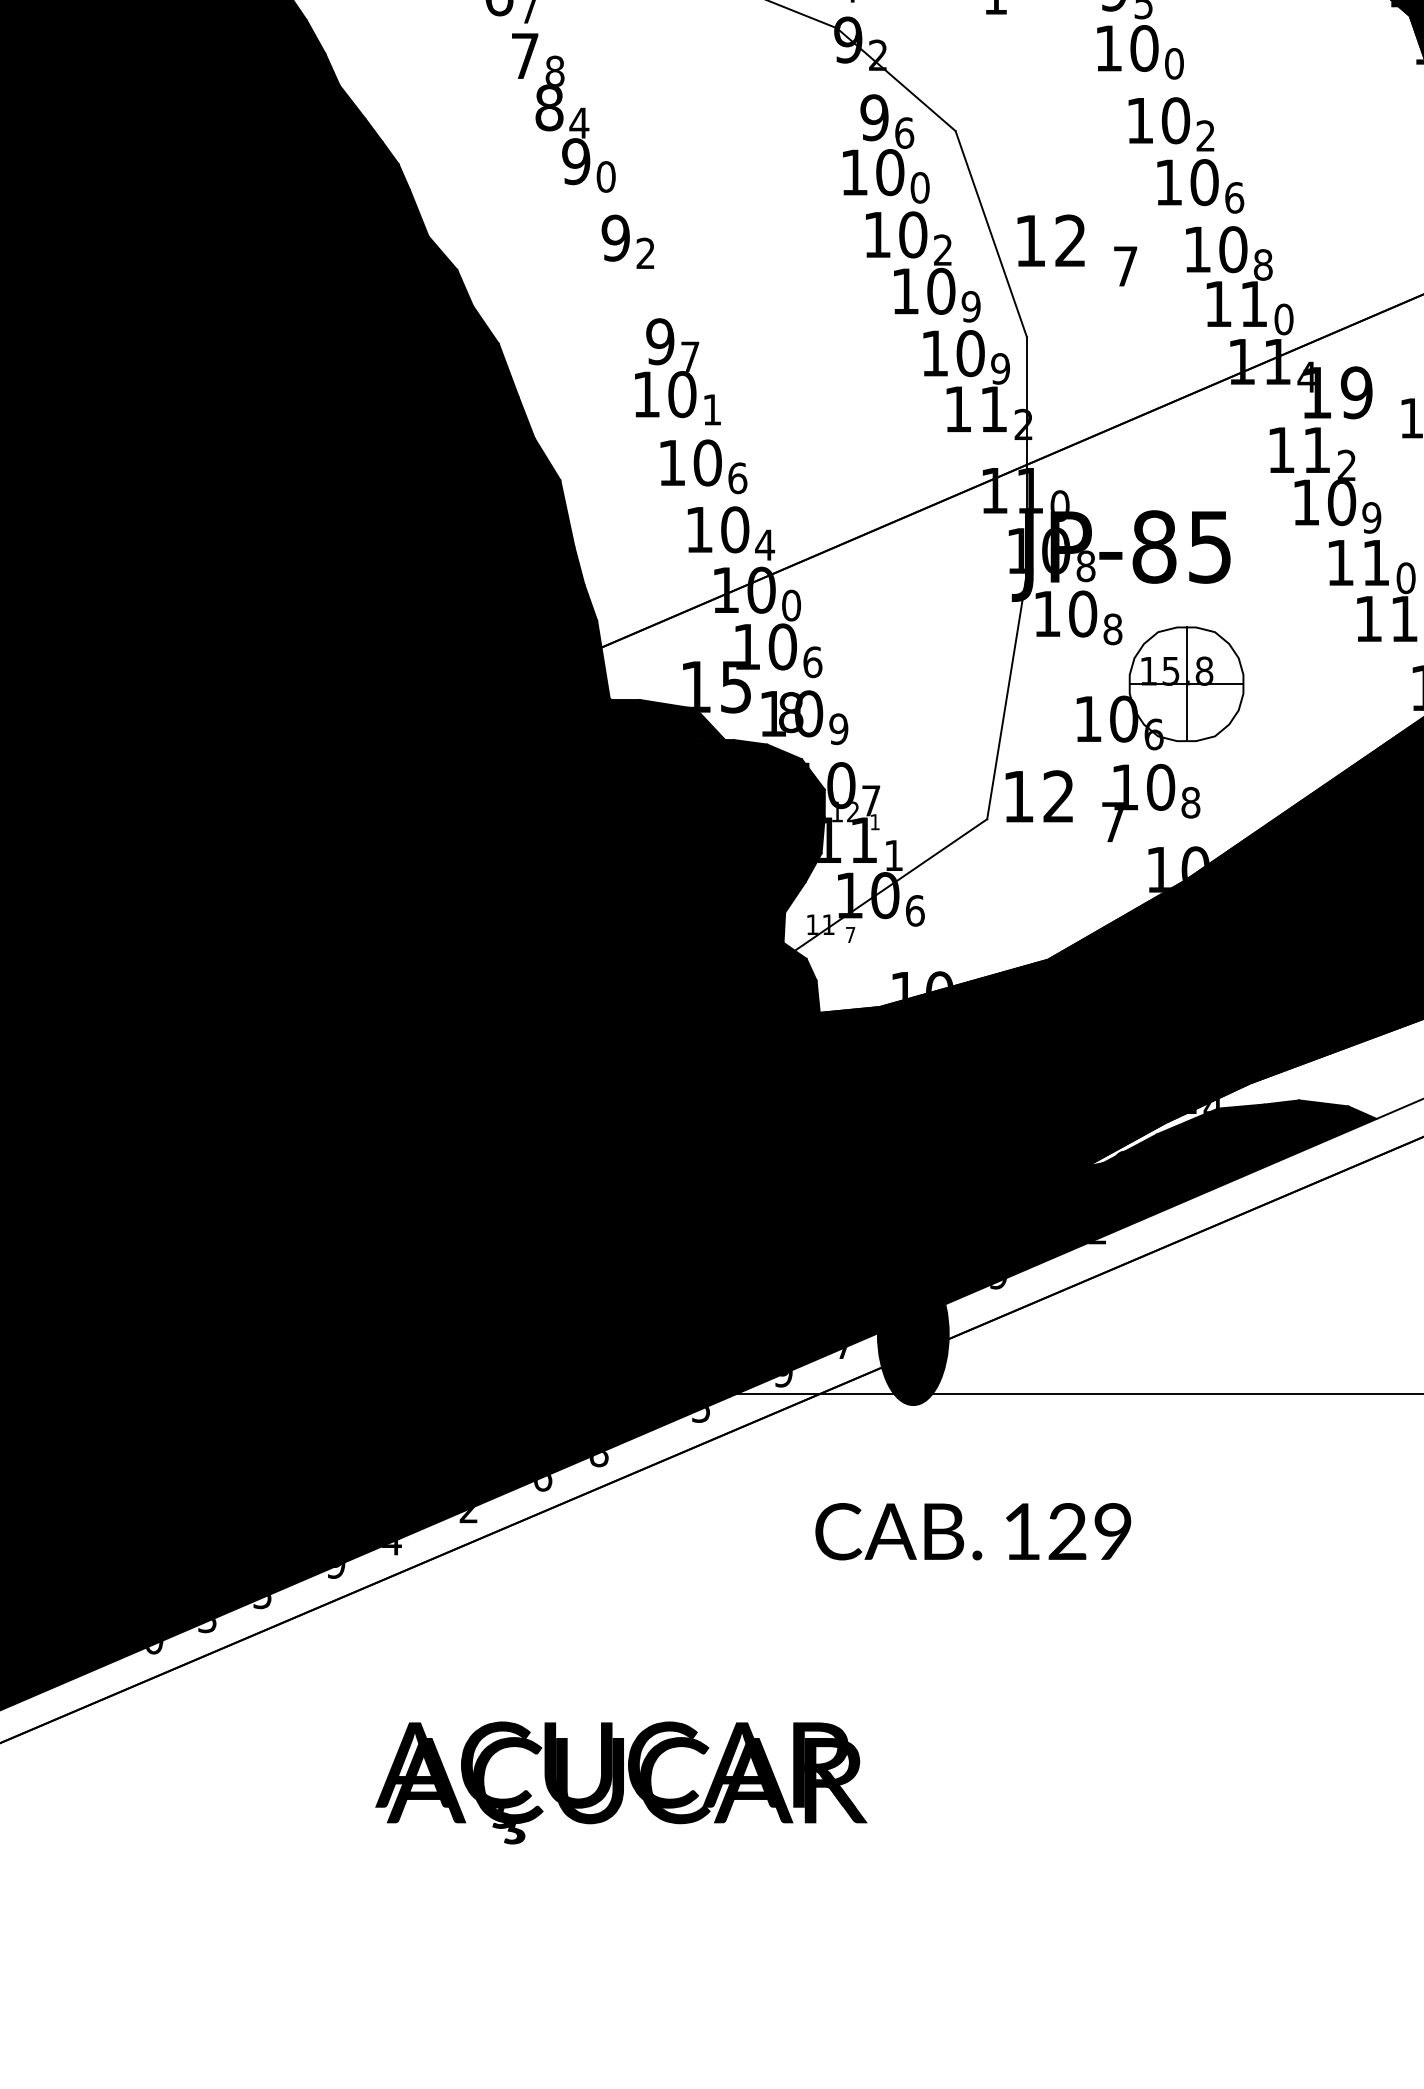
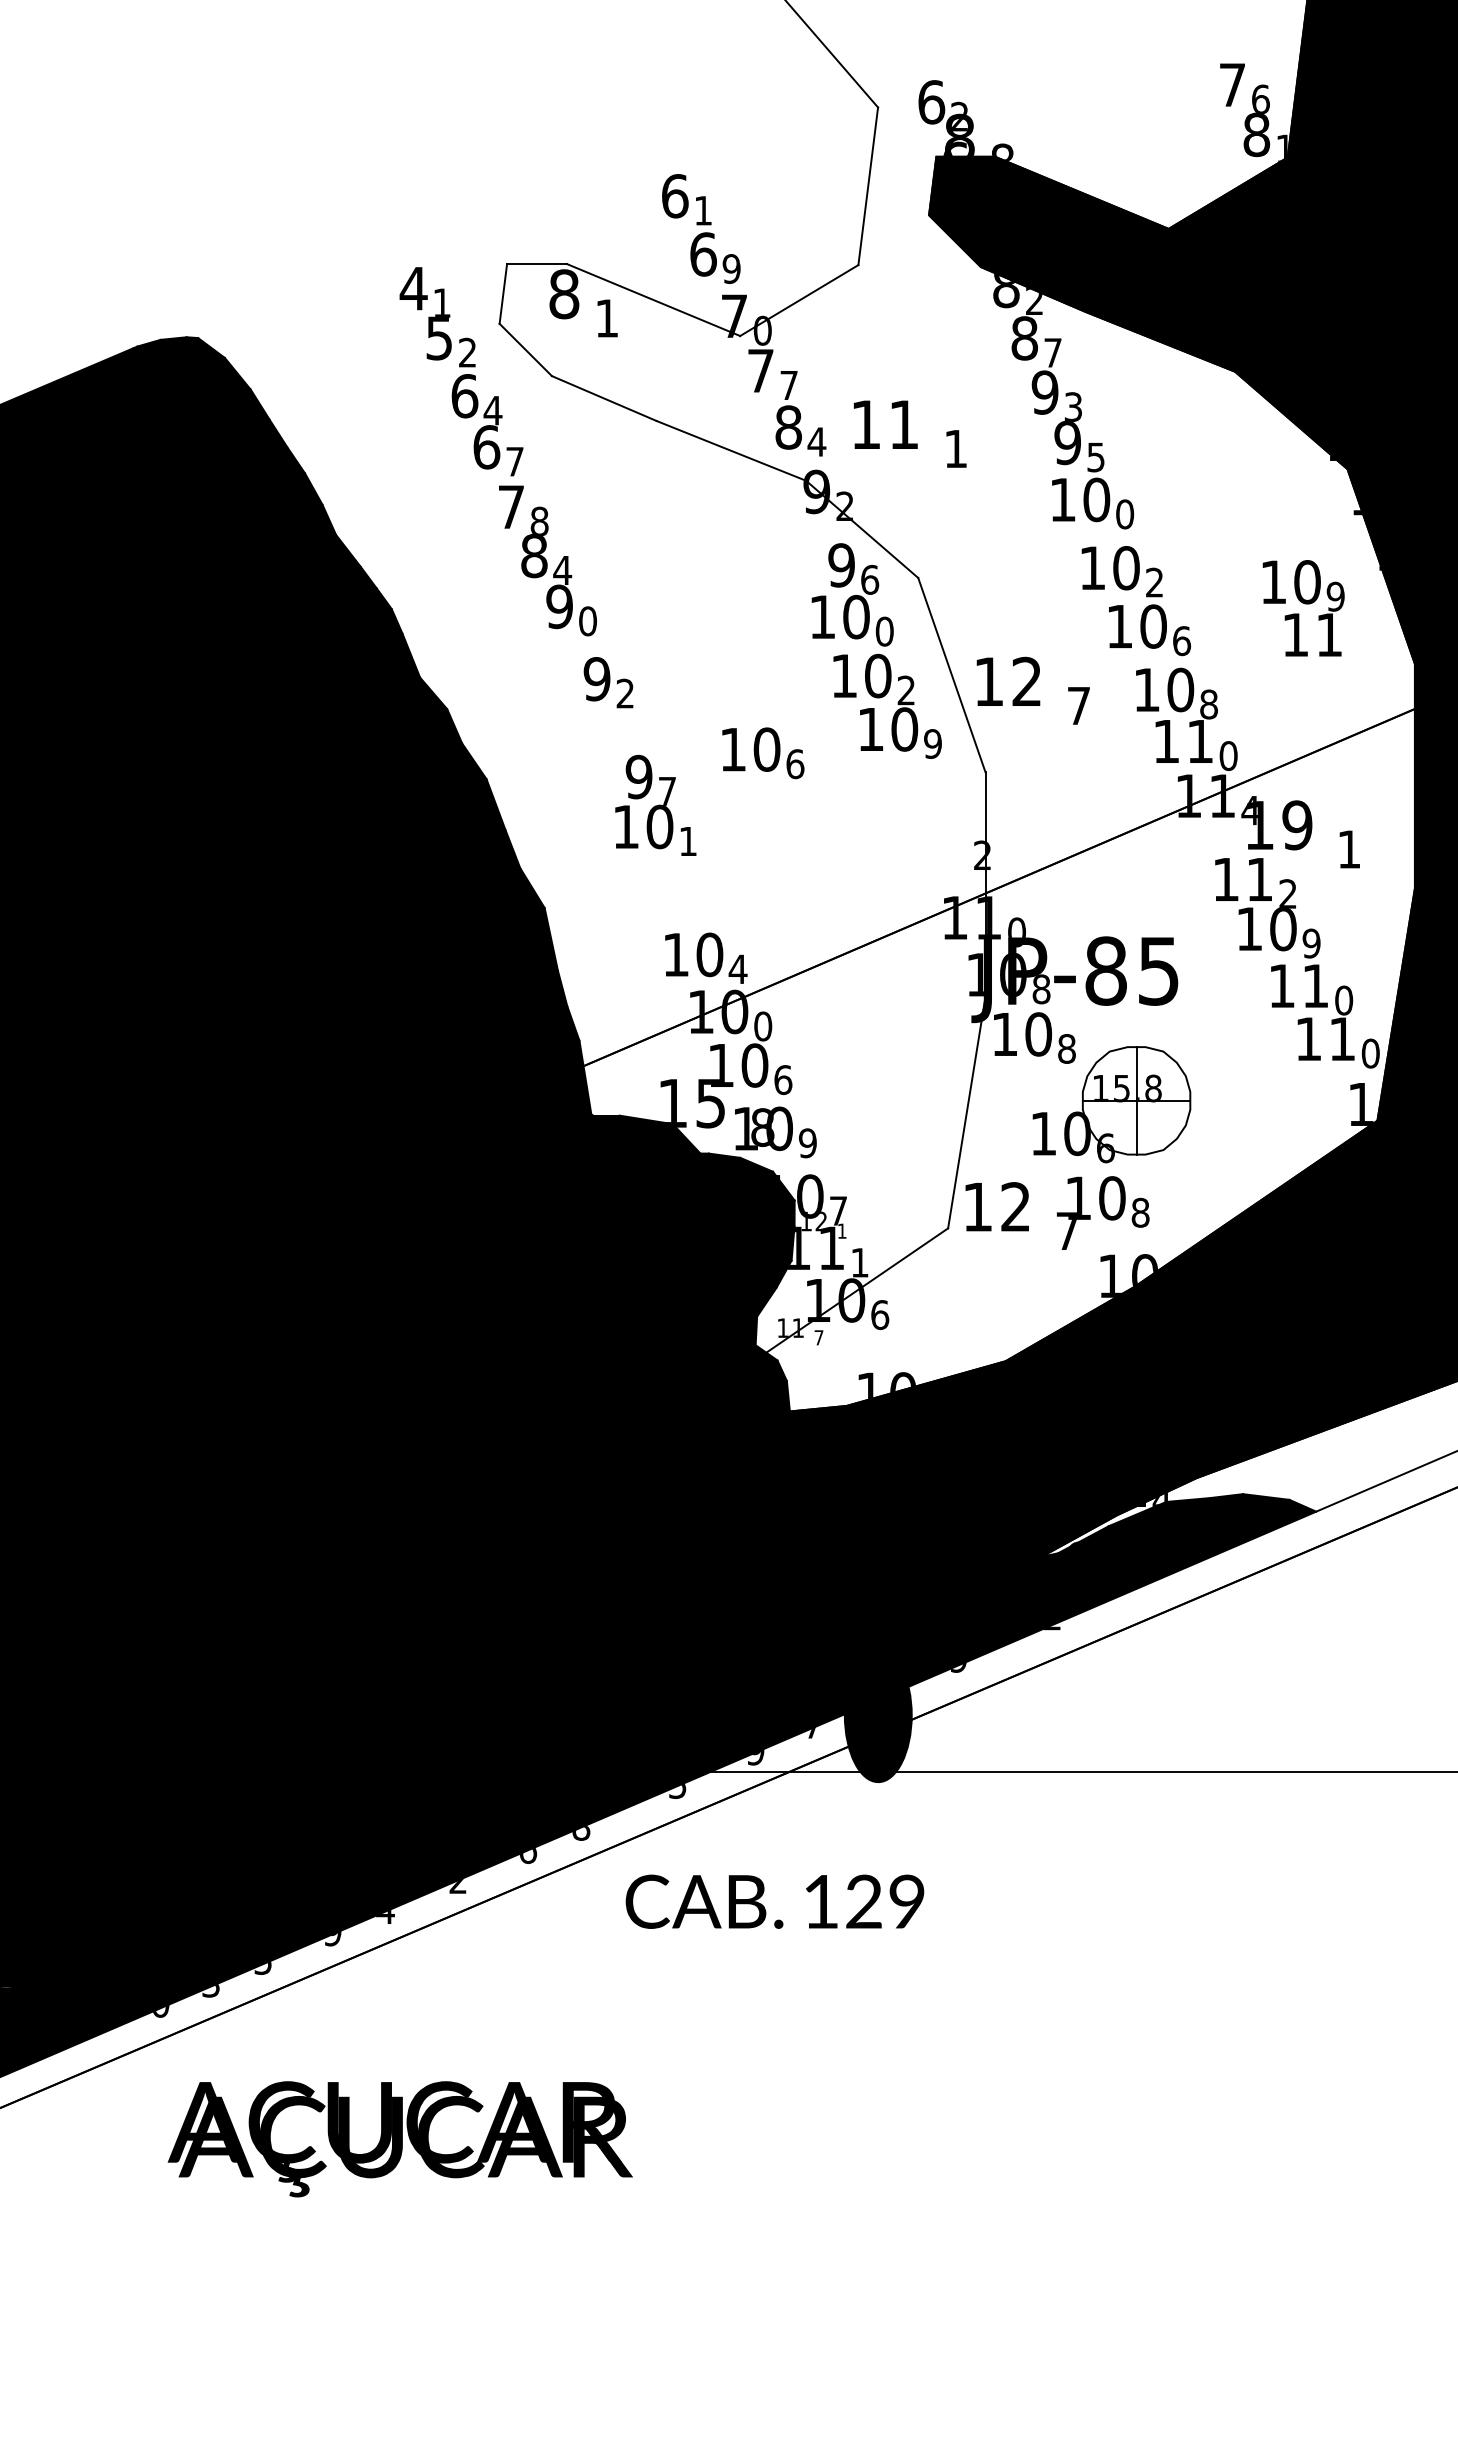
text: (966, 381) -> (1303, 608), moved
text: (704, 467) -> (763, 753), moved
text: (972, 1531) -> (774, 1901), moved
text: (620, 1783) -> (399, 2139), moved

